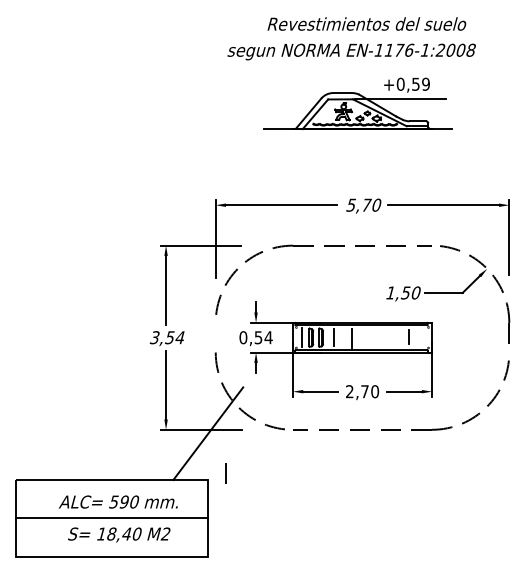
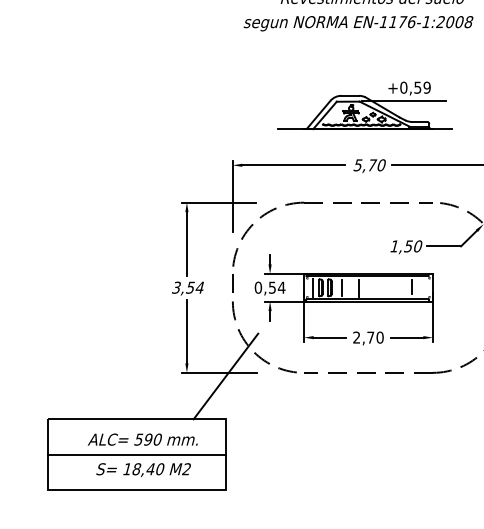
part: (357, 103) -> (363, 105), moved
line: (225, 473) -> (232, 283), moved

